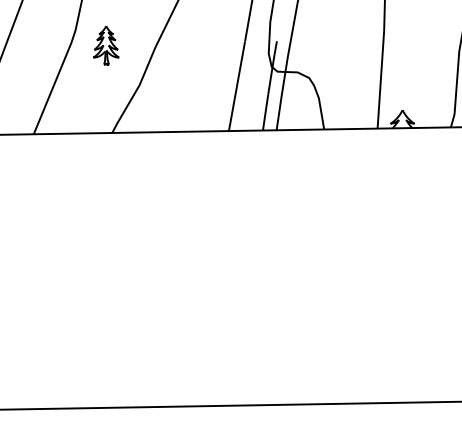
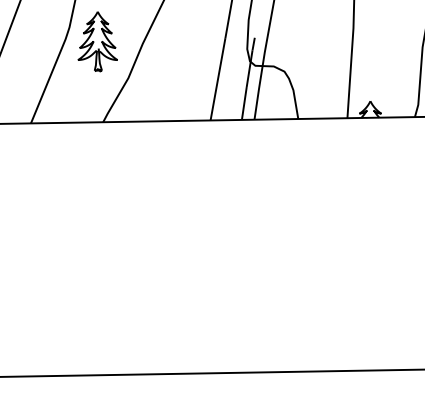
part: (106, 45) -> (97, 41), size x1.67

